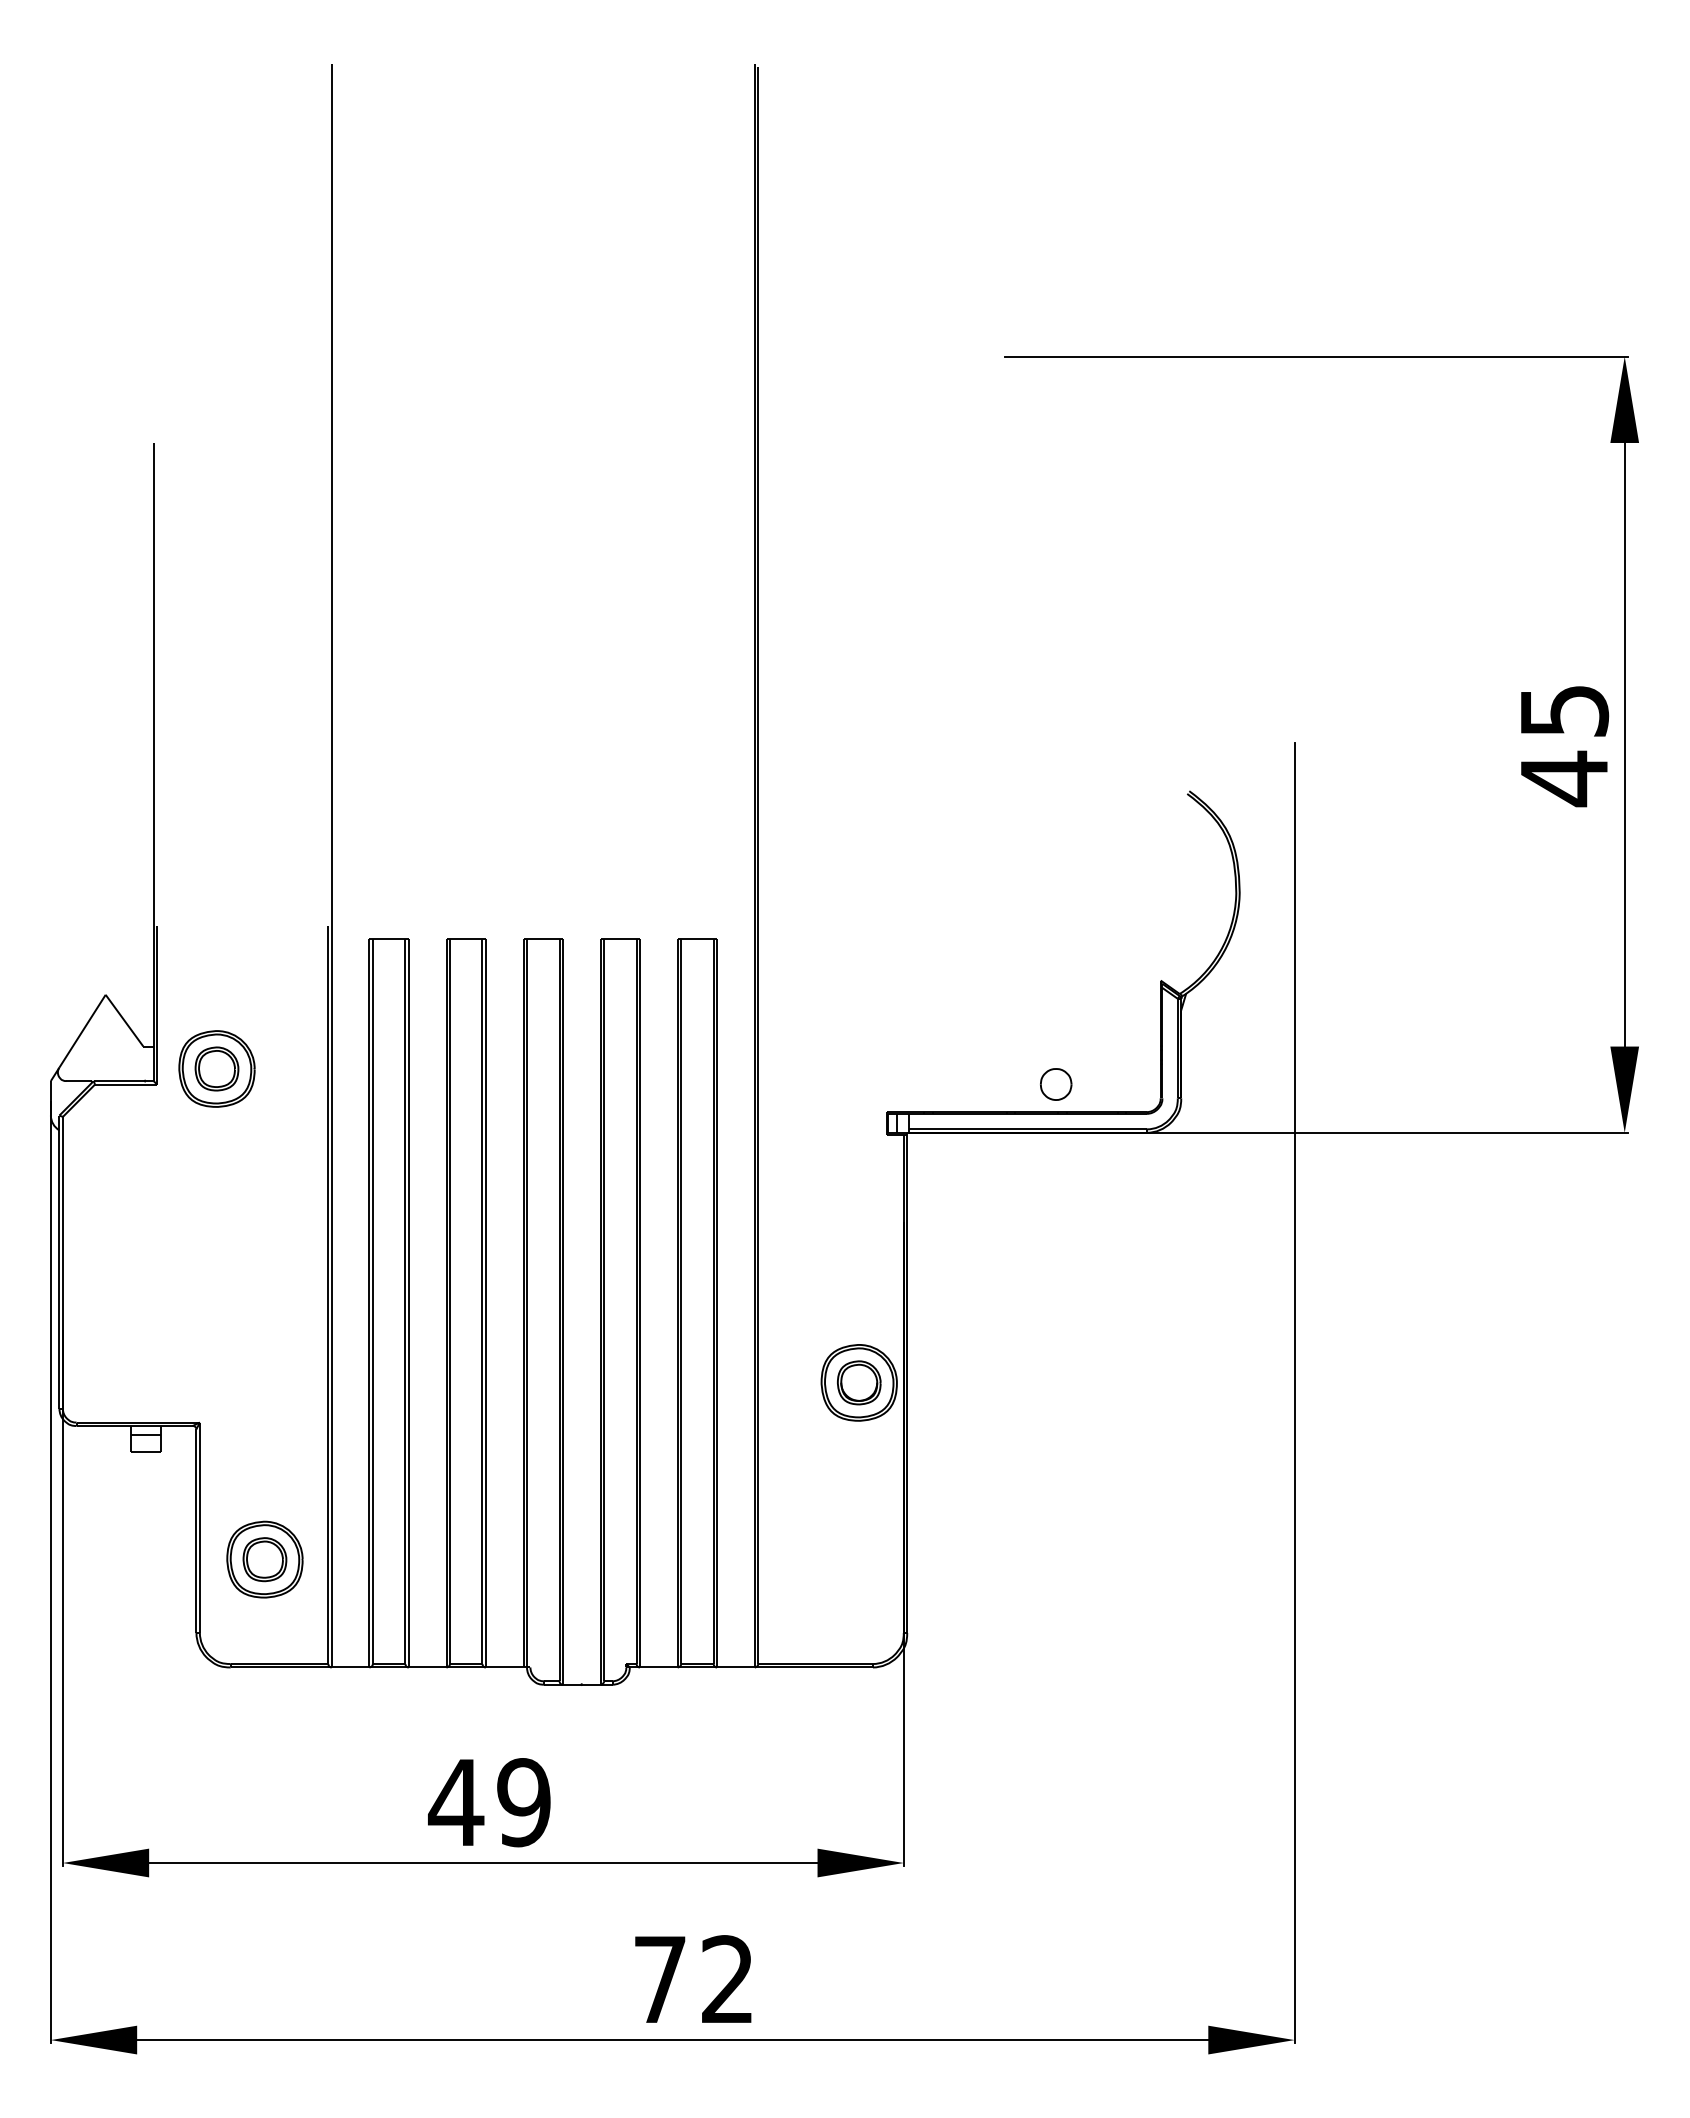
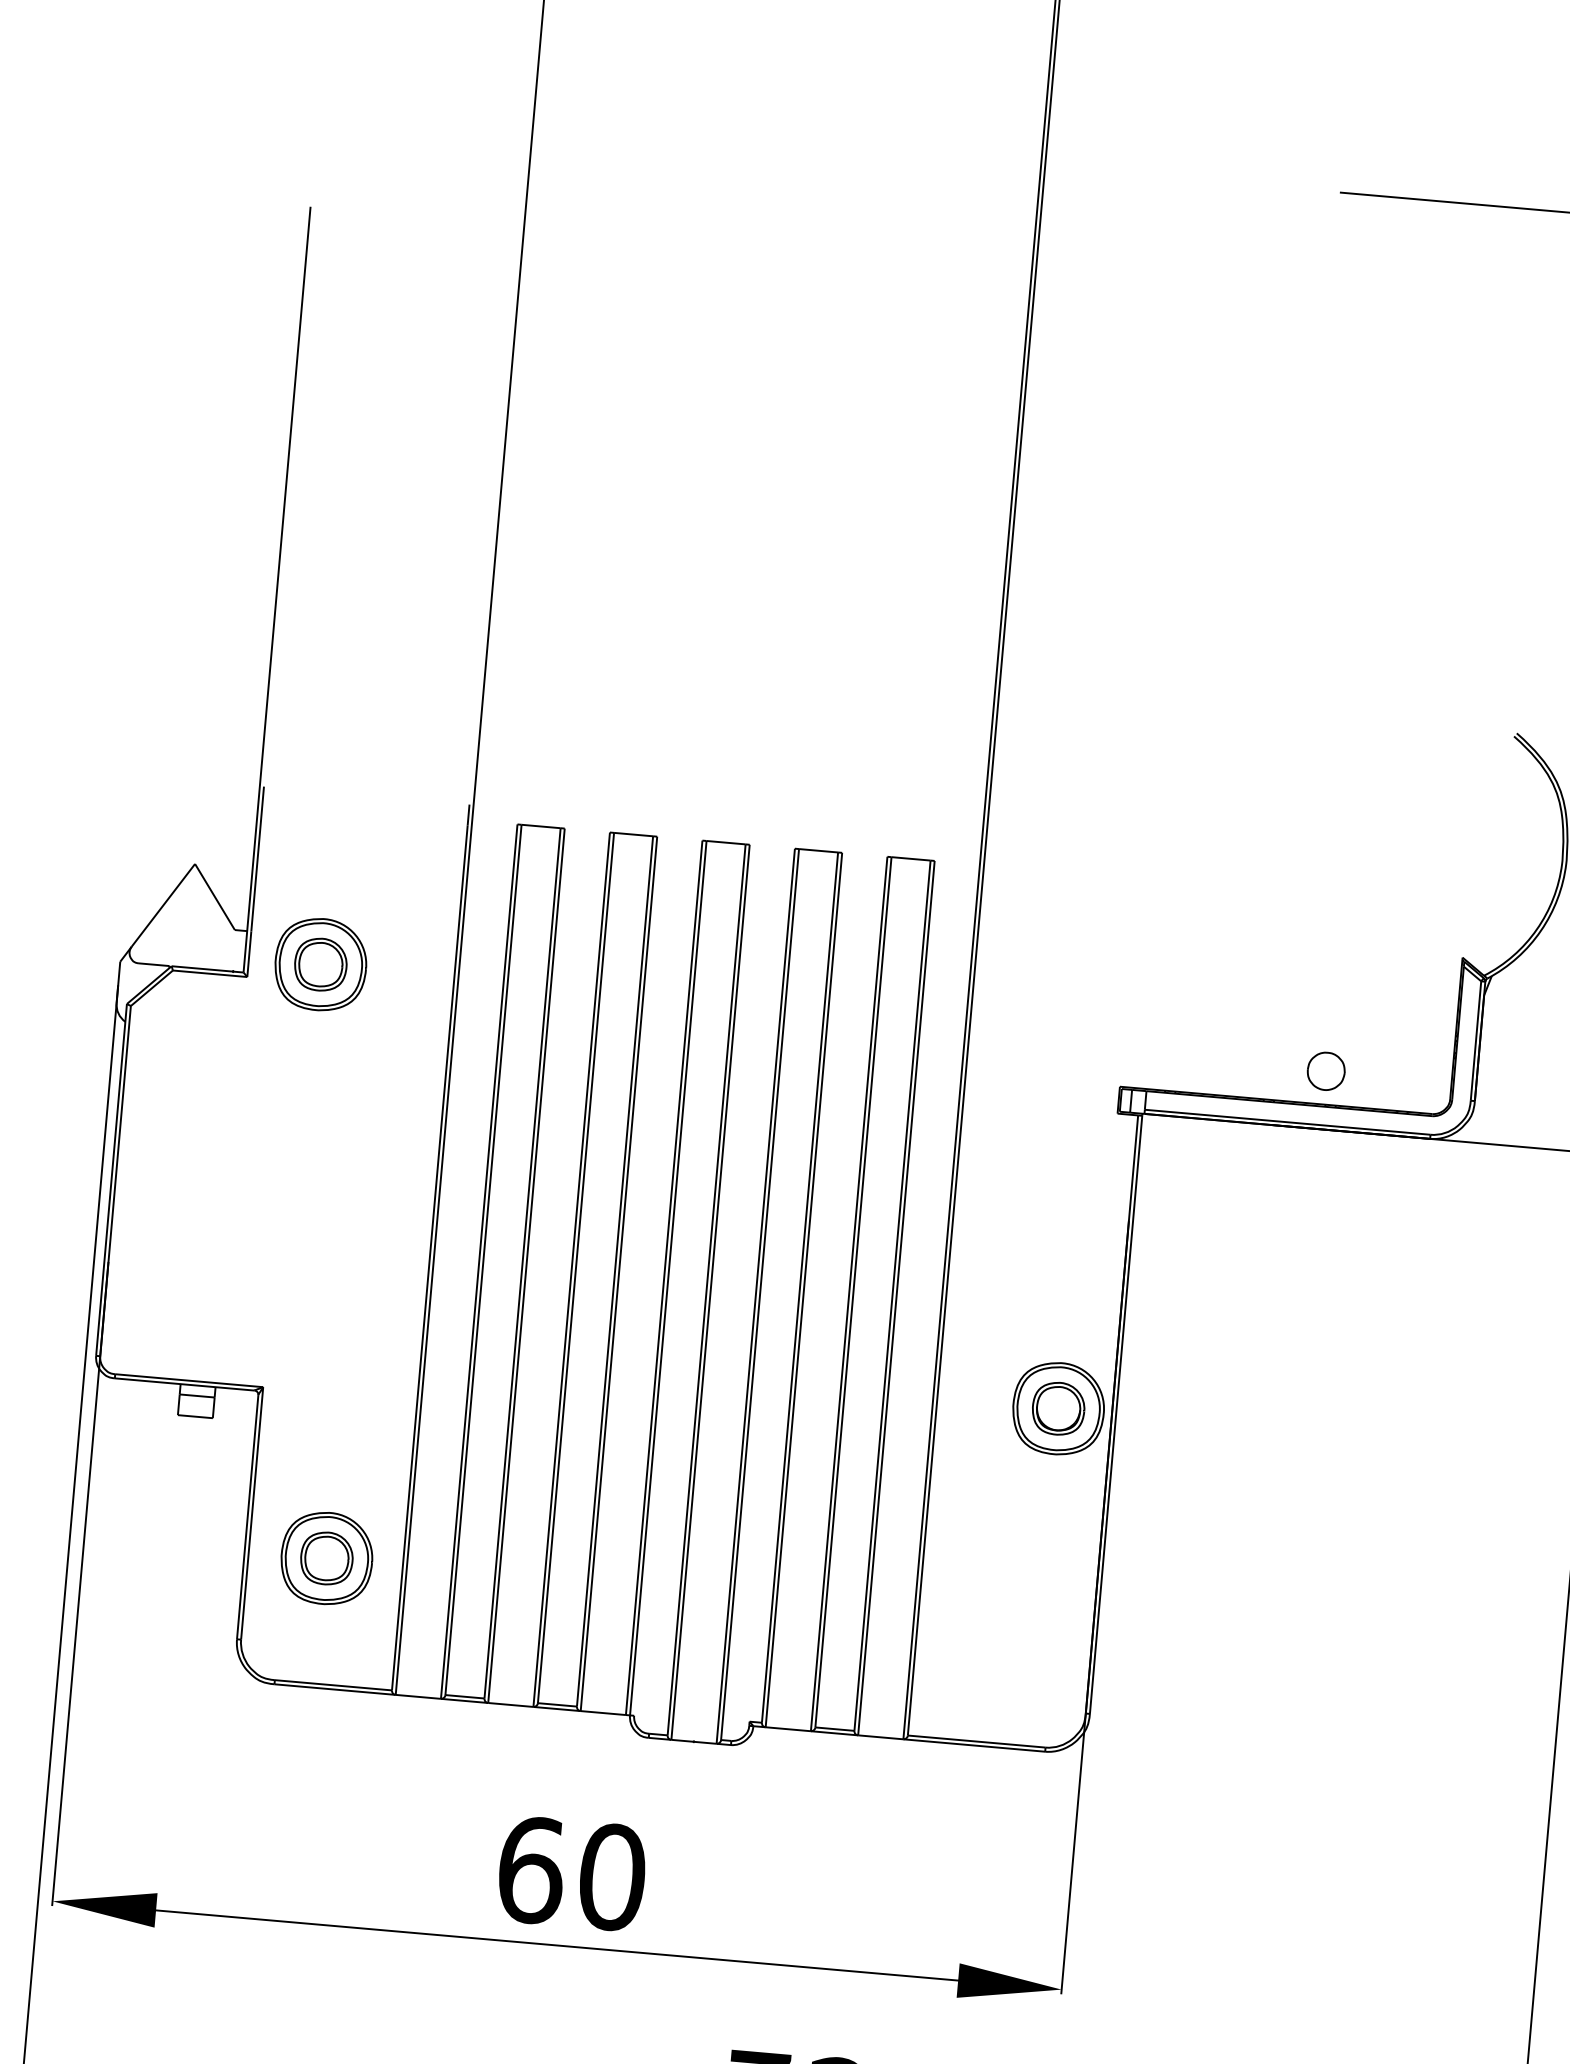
text: (489, 1802) -> (570, 1873), 49 -> 60

